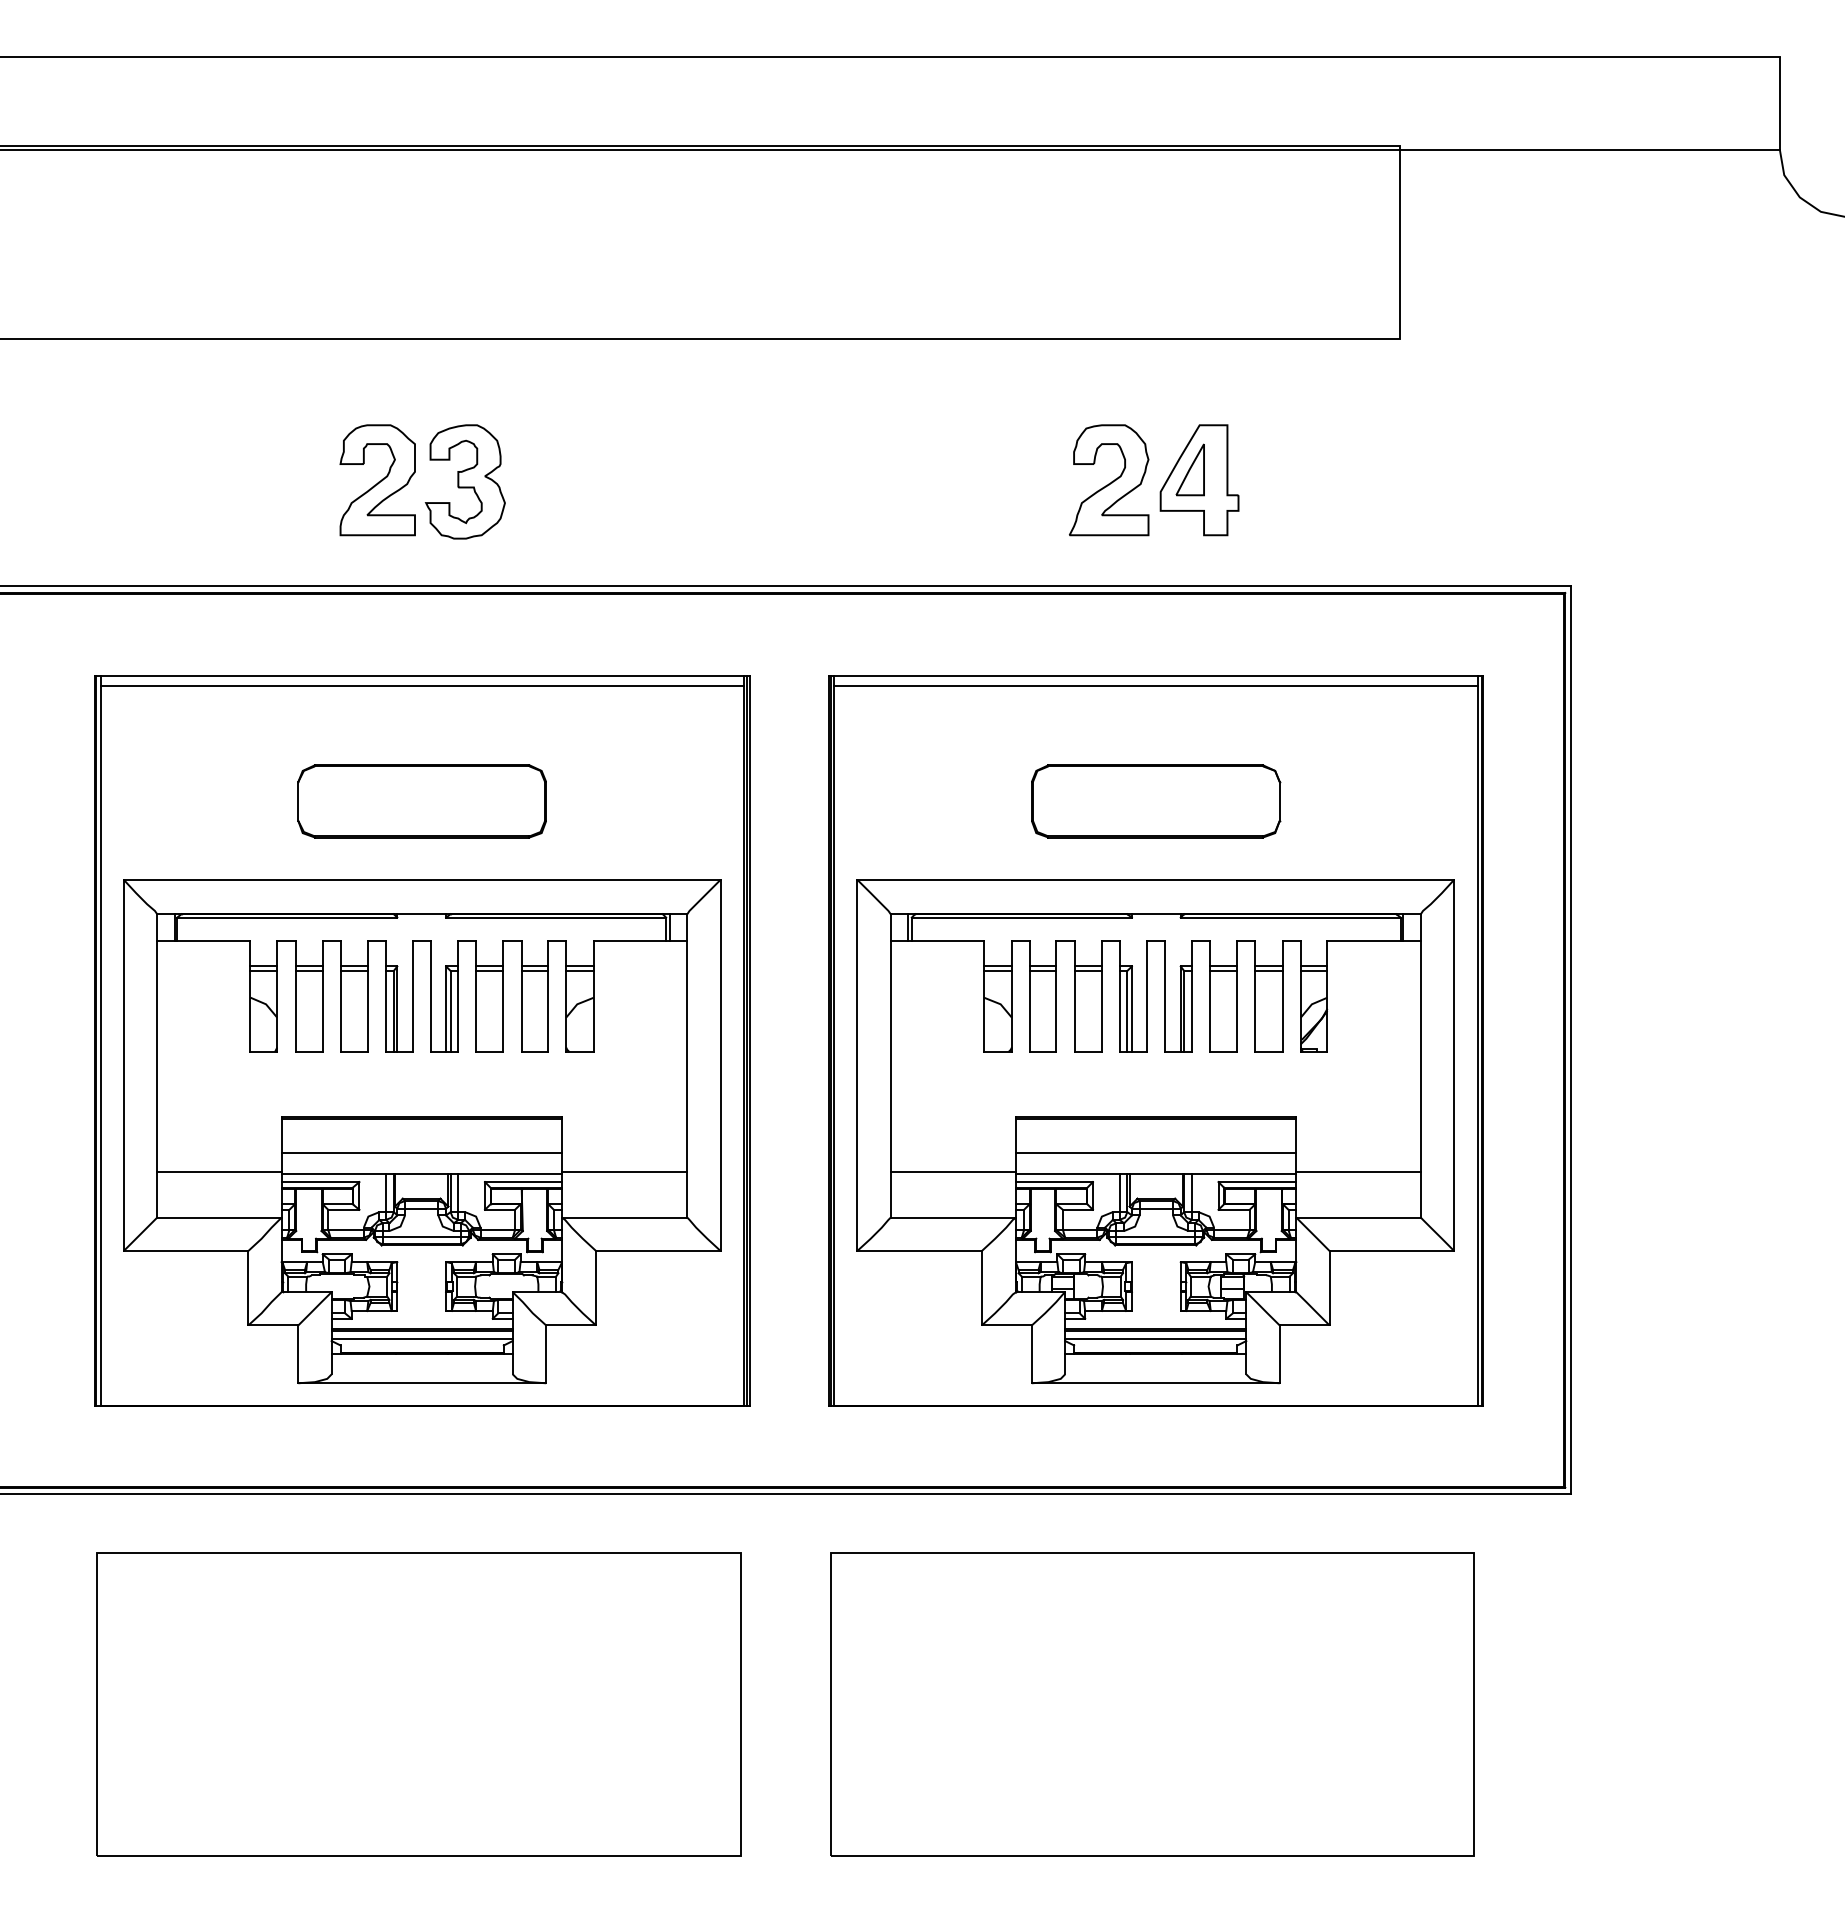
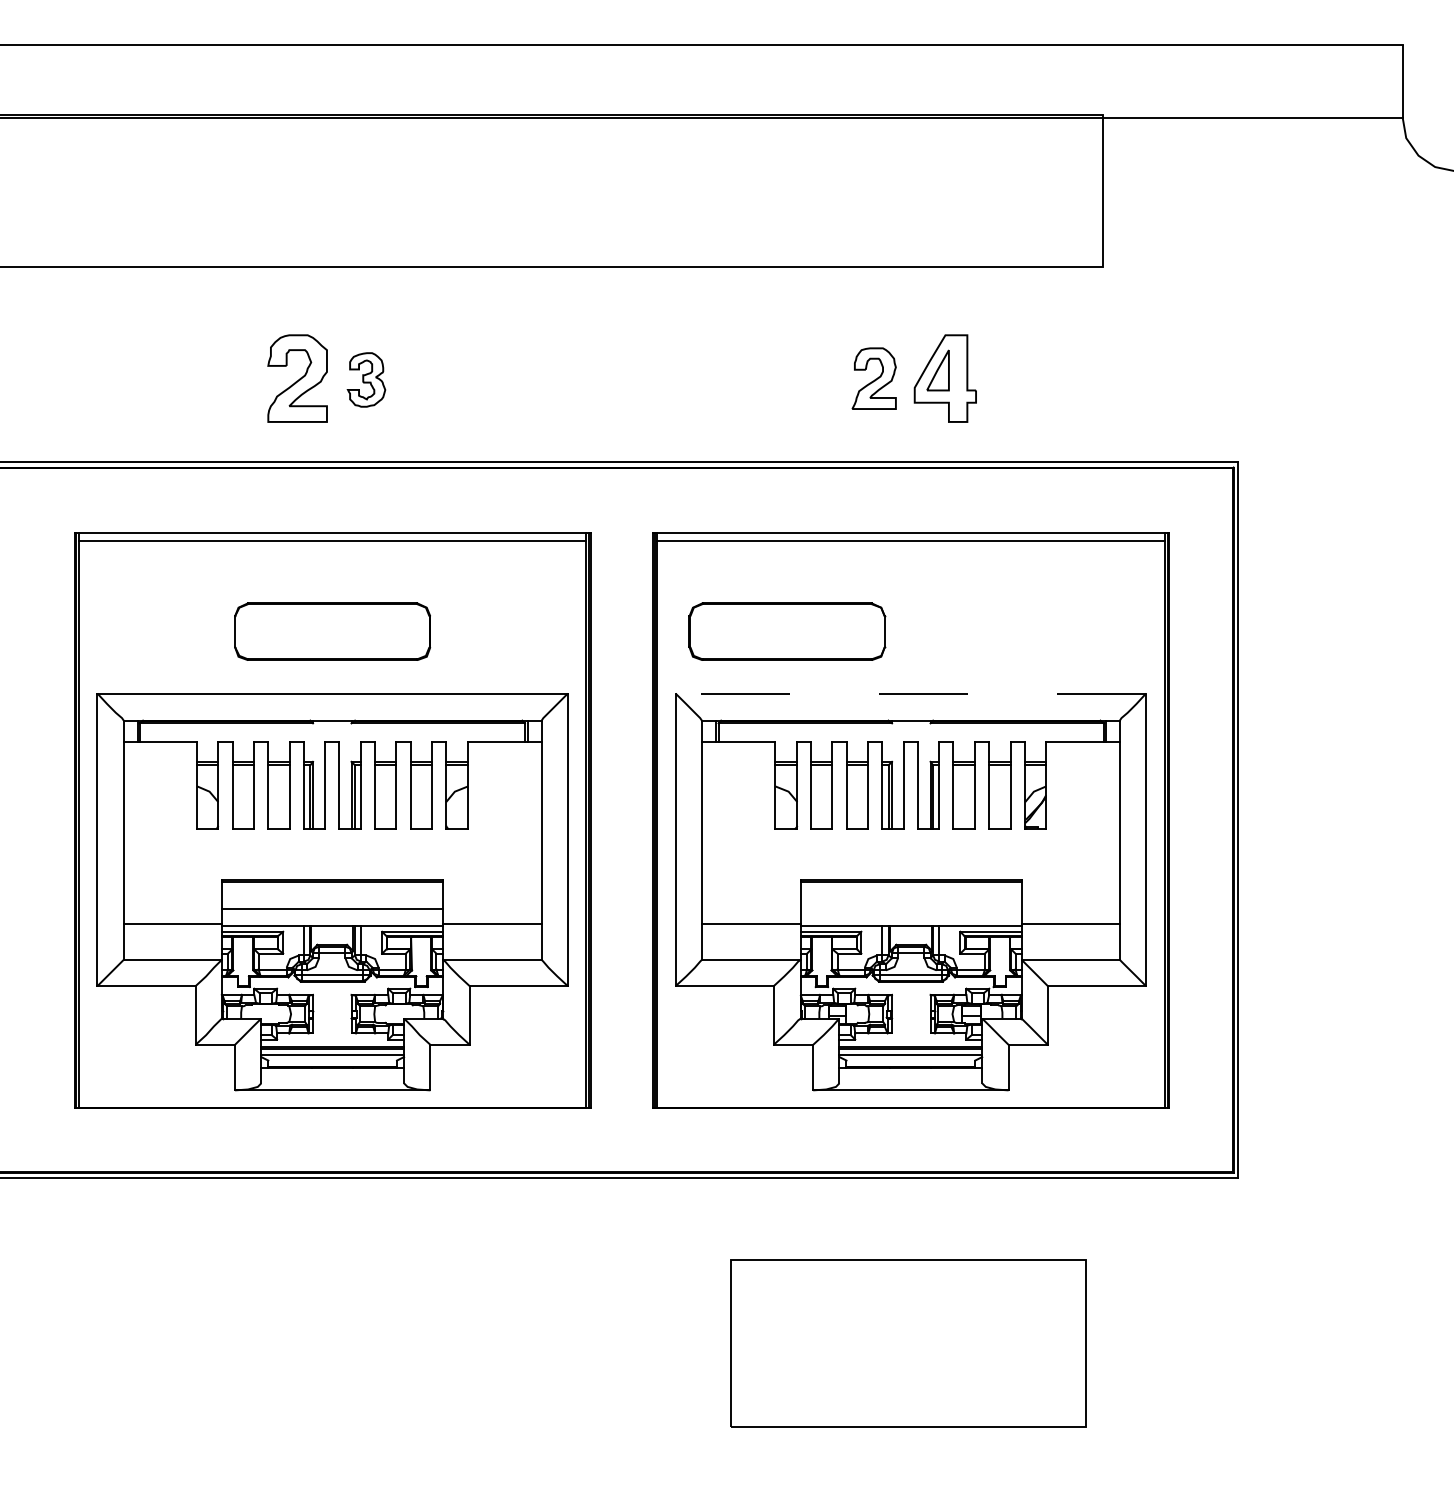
part: (1109, 480) -> (874, 378), size x0.7
part: (464, 481) -> (366, 379), size x0.6
part: (1156, 801) -> (787, 631), moved
line: (1155, 879) -> (910, 693), solid -> dashed
line: (1156, 1153) -> (911, 909), removed
part: (418, 1704) -> (329, 1343), removed
part: (1152, 1704) -> (908, 1343), size x0.7

